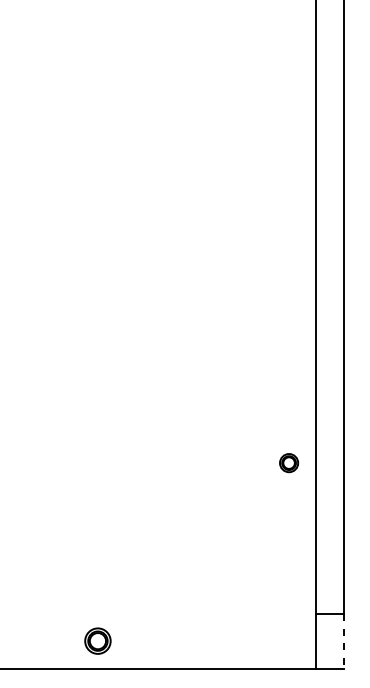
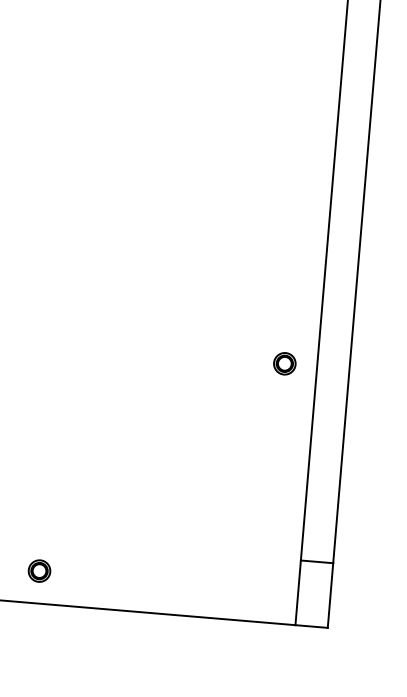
part: (289, 463) -> (285, 364), moved
part: (97, 641) -> (38, 571), size x0.71
line: (343, 641) -> (330, 595), dashed -> solid

